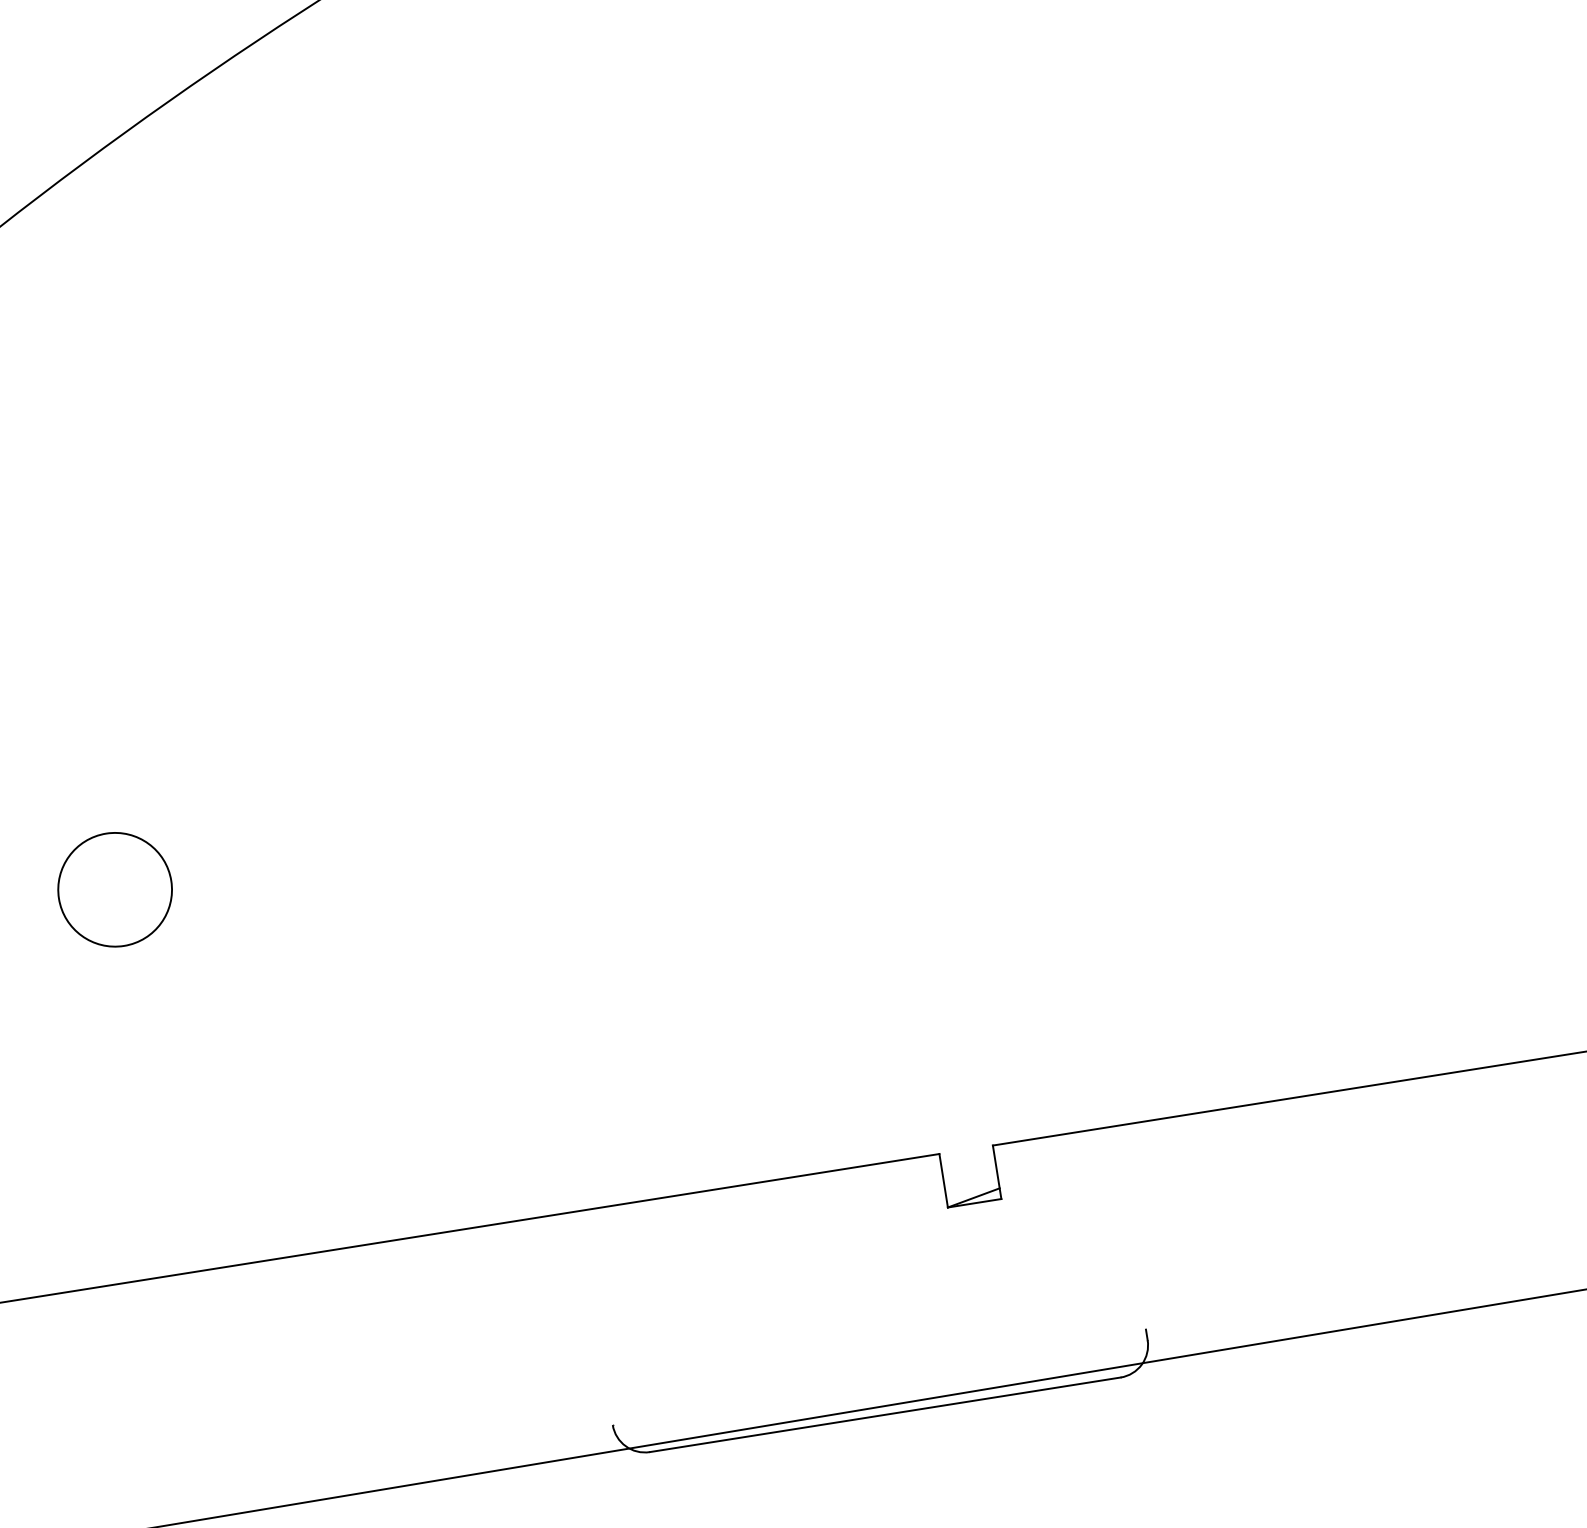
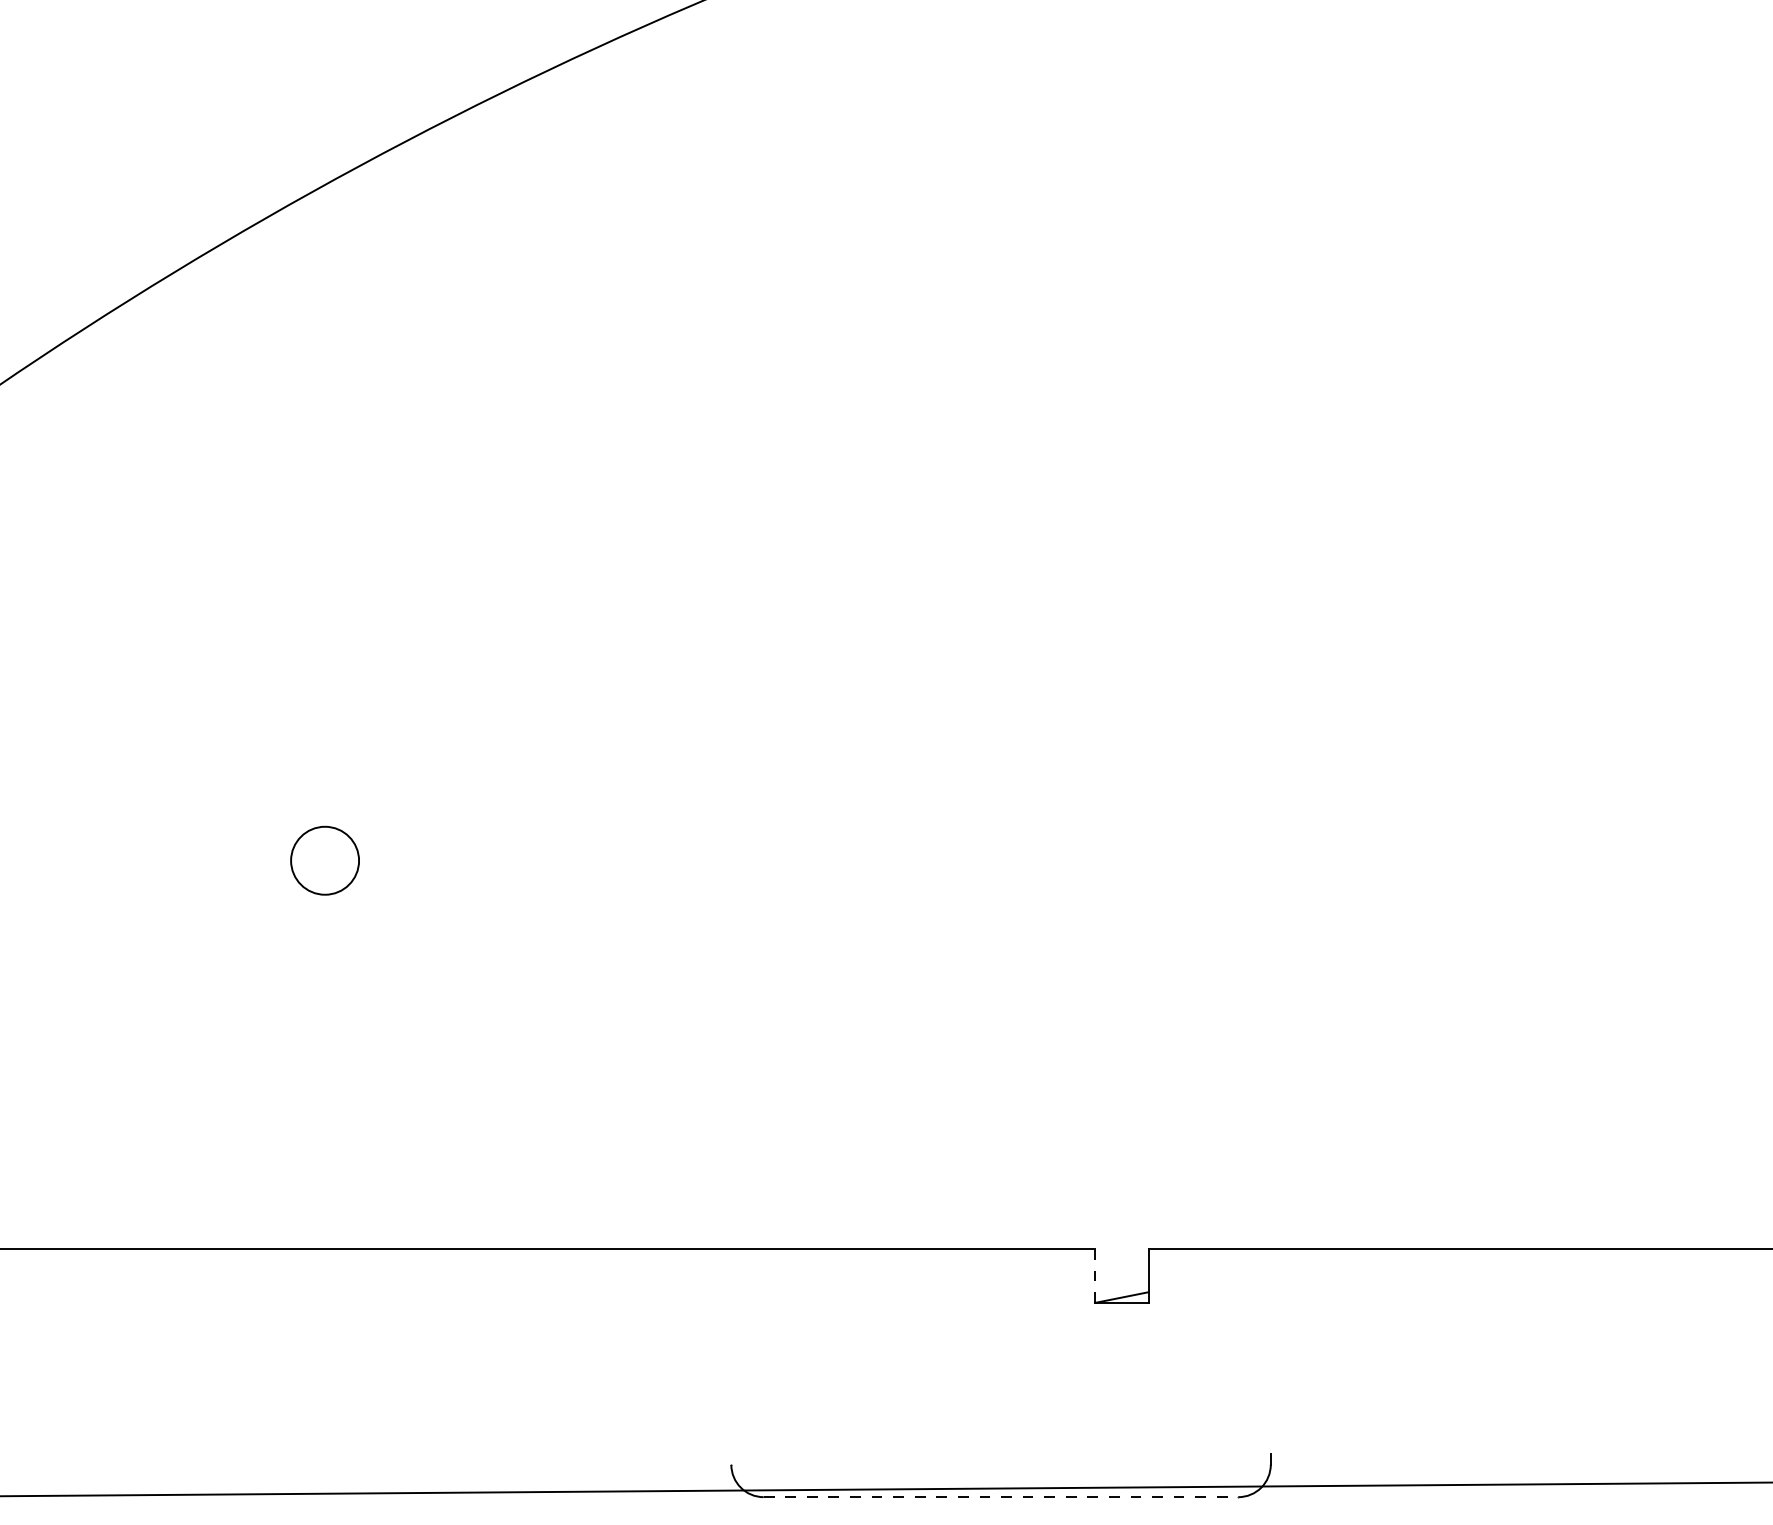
circle: (114, 889) -> (324, 860), size x0.6
line: (943, 1180) -> (1094, 1275), solid -> dashed
line: (885, 1415) -> (1001, 1497), solid -> dashed

